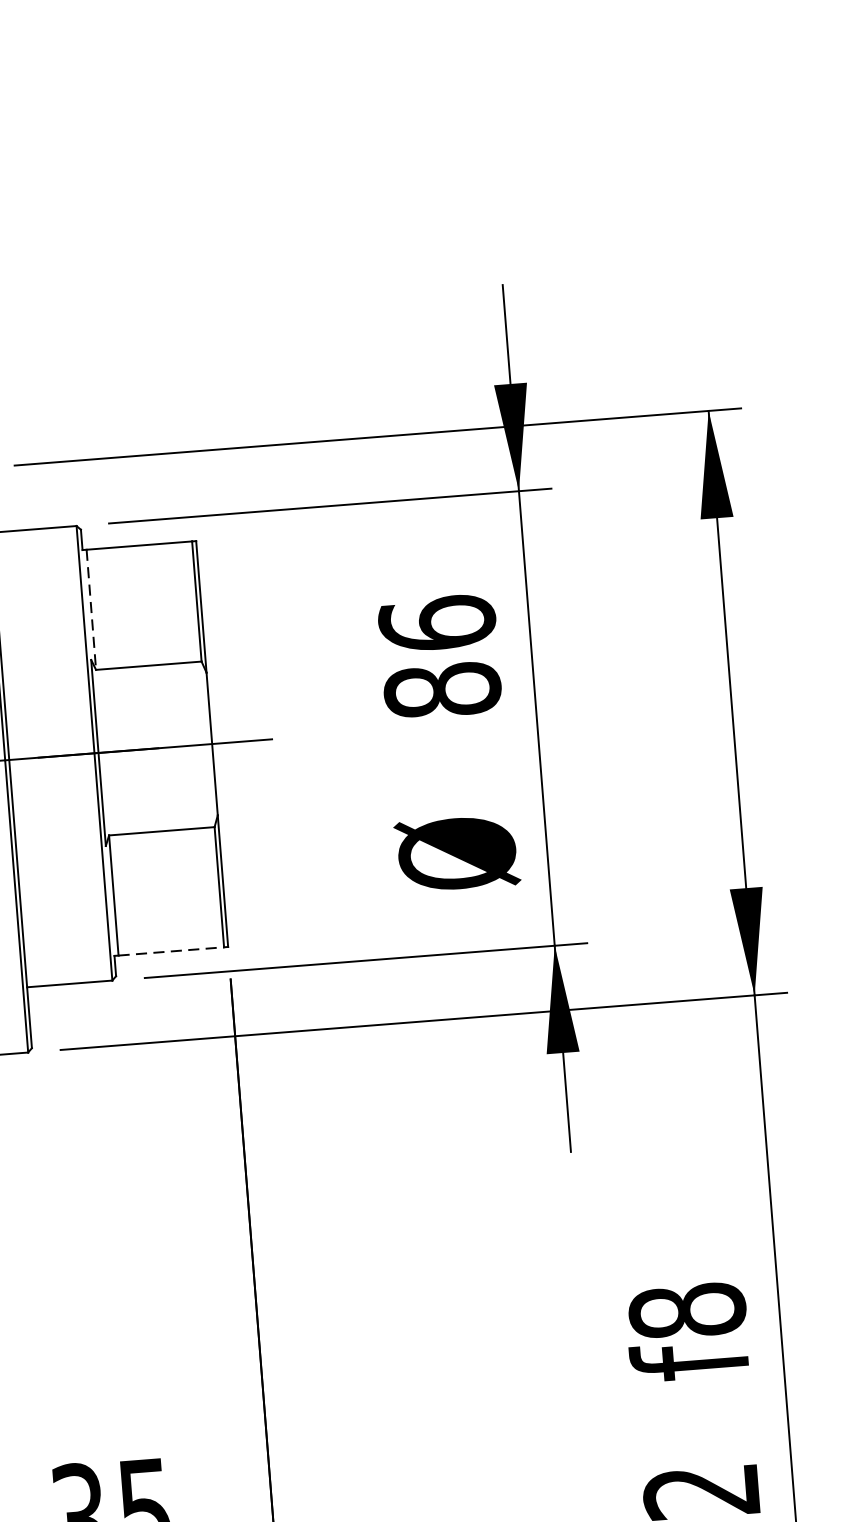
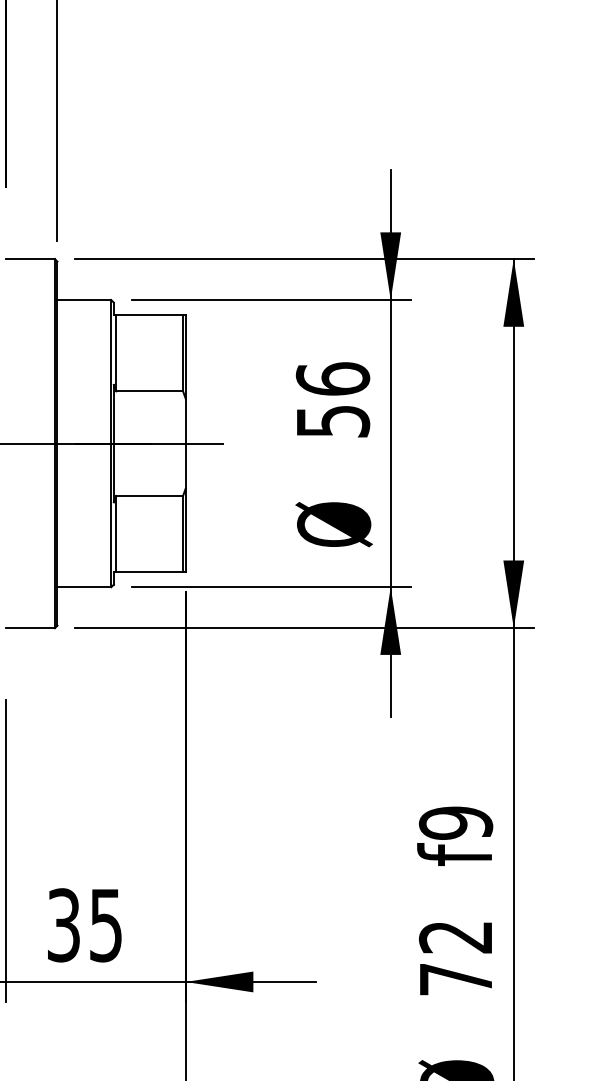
line: (91, 609) -> (116, 353), dashed -> solid
text: (441, 689) -> (332, 420), 86 -> 56
line: (172, 950) -> (150, 571), dashed -> solid
text: (688, 1310) -> (456, 822), f8 -> f9

